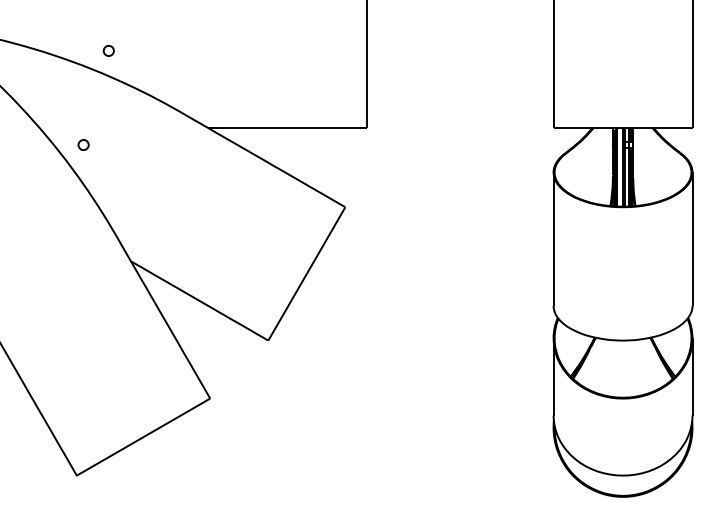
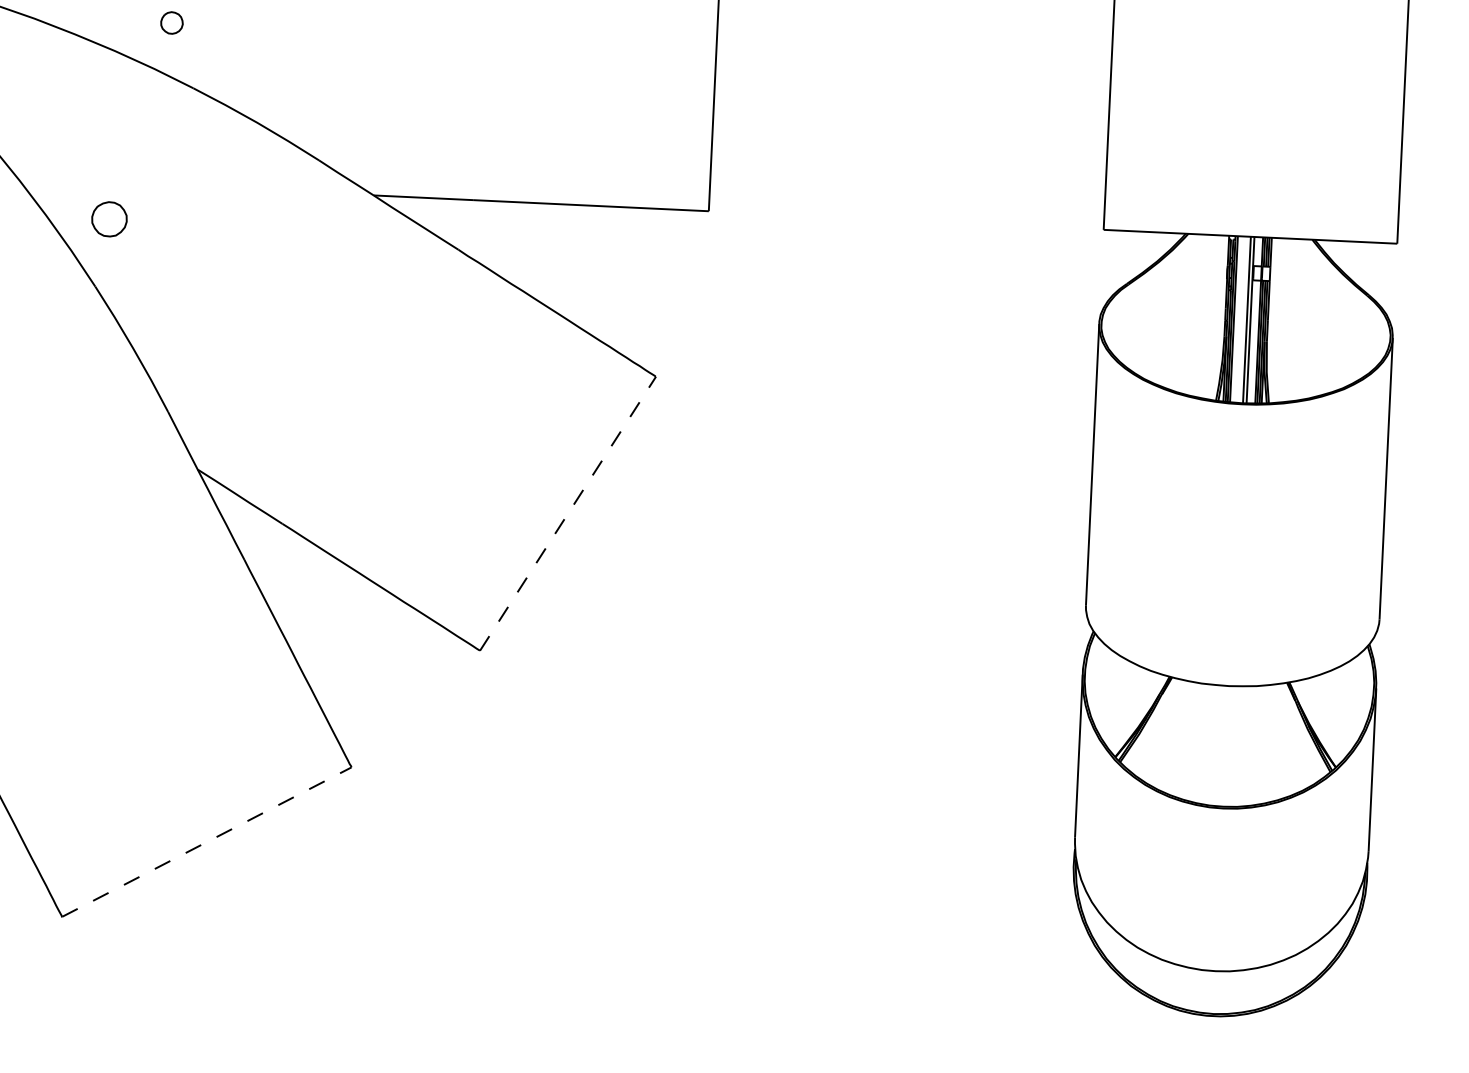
part: (83, 144) -> (109, 218), size x1.6
line: (307, 273) -> (569, 512), solid -> dashed
line: (143, 437) -> (206, 842), solid -> dashed

